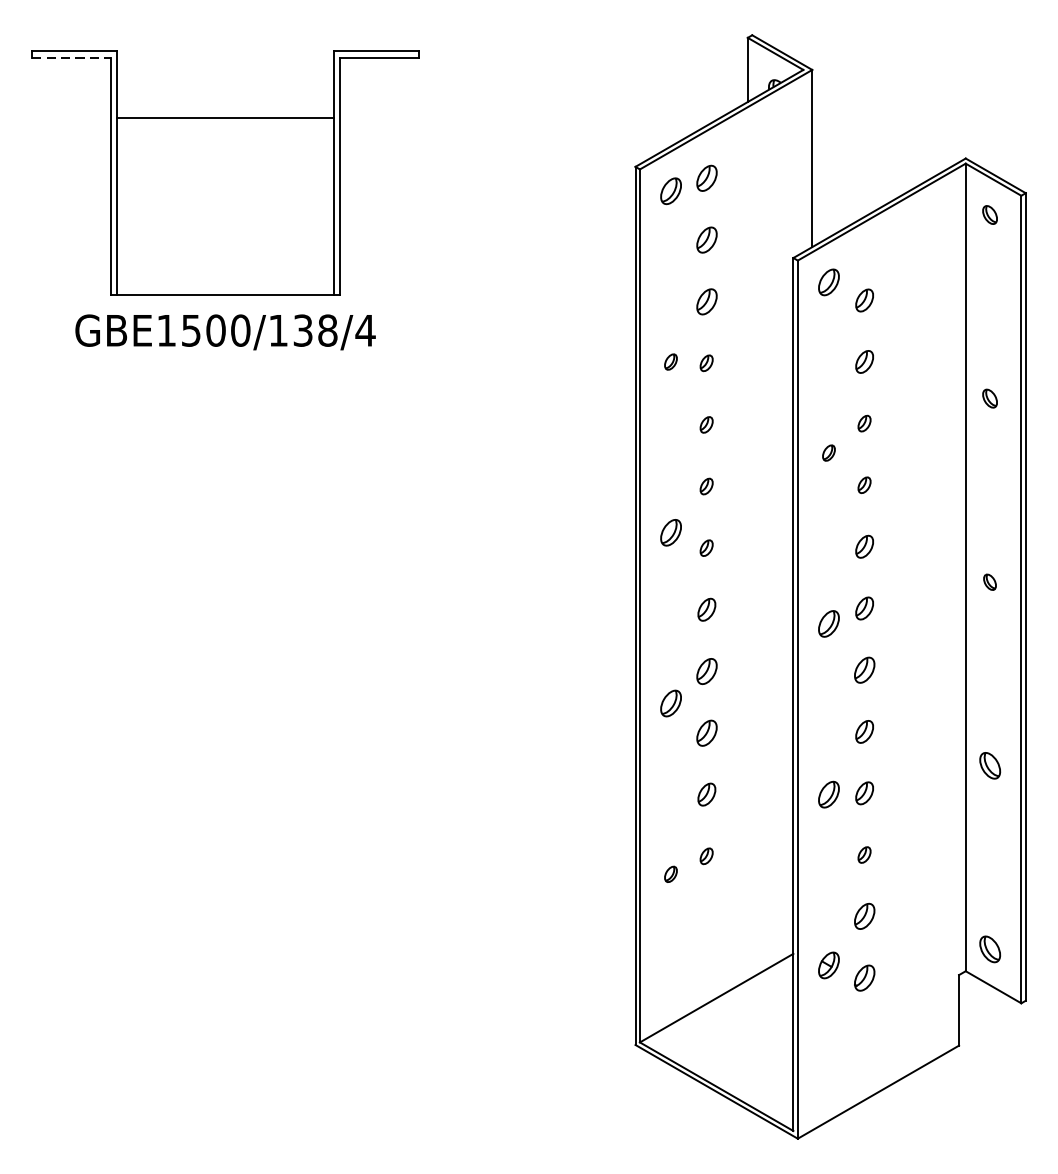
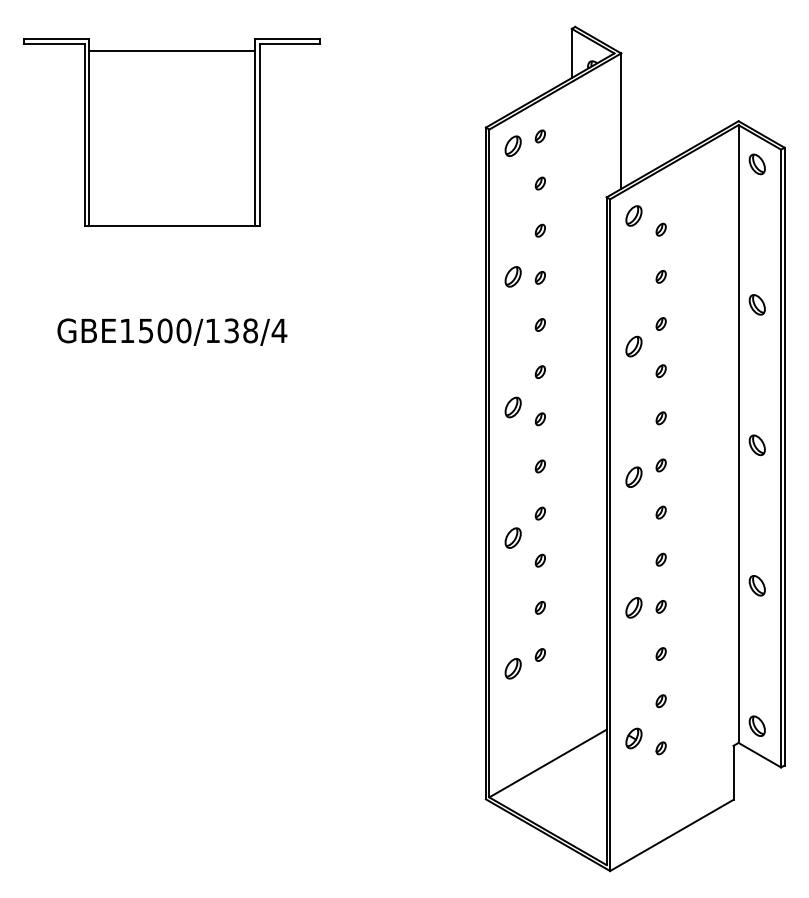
line: (72, 58) -> (55, 44), dashed -> solid
line: (225, 118) -> (172, 51), moved
part: (705, 178) -> (539, 136), size x0.62
part: (989, 215) -> (756, 164), size x1.43
part: (705, 239) -> (539, 183), size x0.62
part: (863, 300) -> (660, 229), size x0.71
part: (705, 301) -> (539, 230), size x0.62
text: (225, 331) -> (172, 331), moved
part: (670, 361) -> (512, 276), size x1.67
part: (863, 361) -> (660, 276), size x0.71
part: (989, 398) -> (756, 304), size x1.43
part: (828, 453) -> (633, 346), size x1.67
part: (863, 547) -> (660, 418), size x0.71
part: (989, 582) -> (756, 445), size x1.67
part: (863, 608) -> (660, 465), size x0.71
part: (705, 609) -> (539, 466), size x0.71
part: (863, 670) -> (660, 512), size x0.62
part: (705, 671) -> (539, 513), size x0.62
part: (863, 731) -> (660, 559), size x0.71
part: (705, 732) -> (539, 560), size x0.62
part: (863, 792) -> (660, 606), size x0.71
part: (705, 794) -> (539, 607), size x0.71
part: (670, 873) -> (512, 668), size x1.67
part: (863, 917) -> (660, 701), size x0.62
part: (863, 978) -> (660, 748), size x0.62

